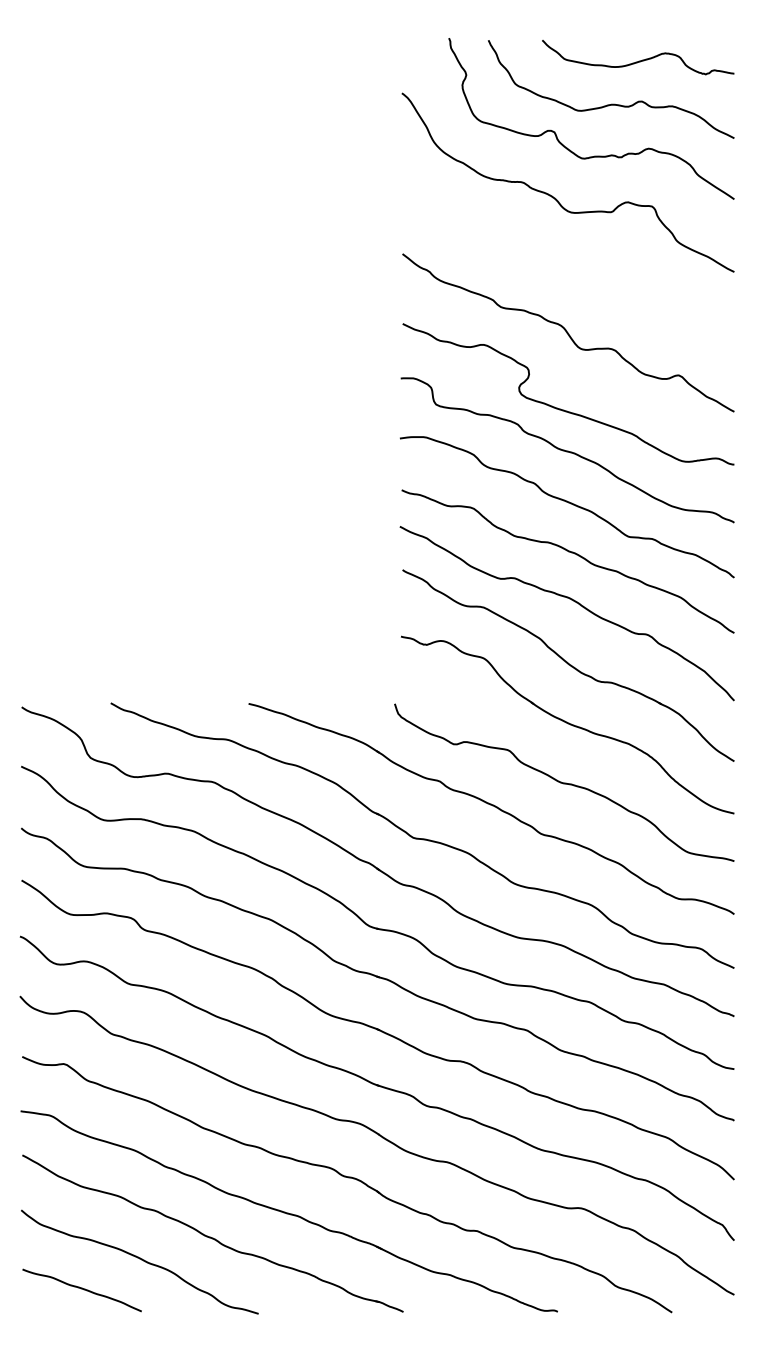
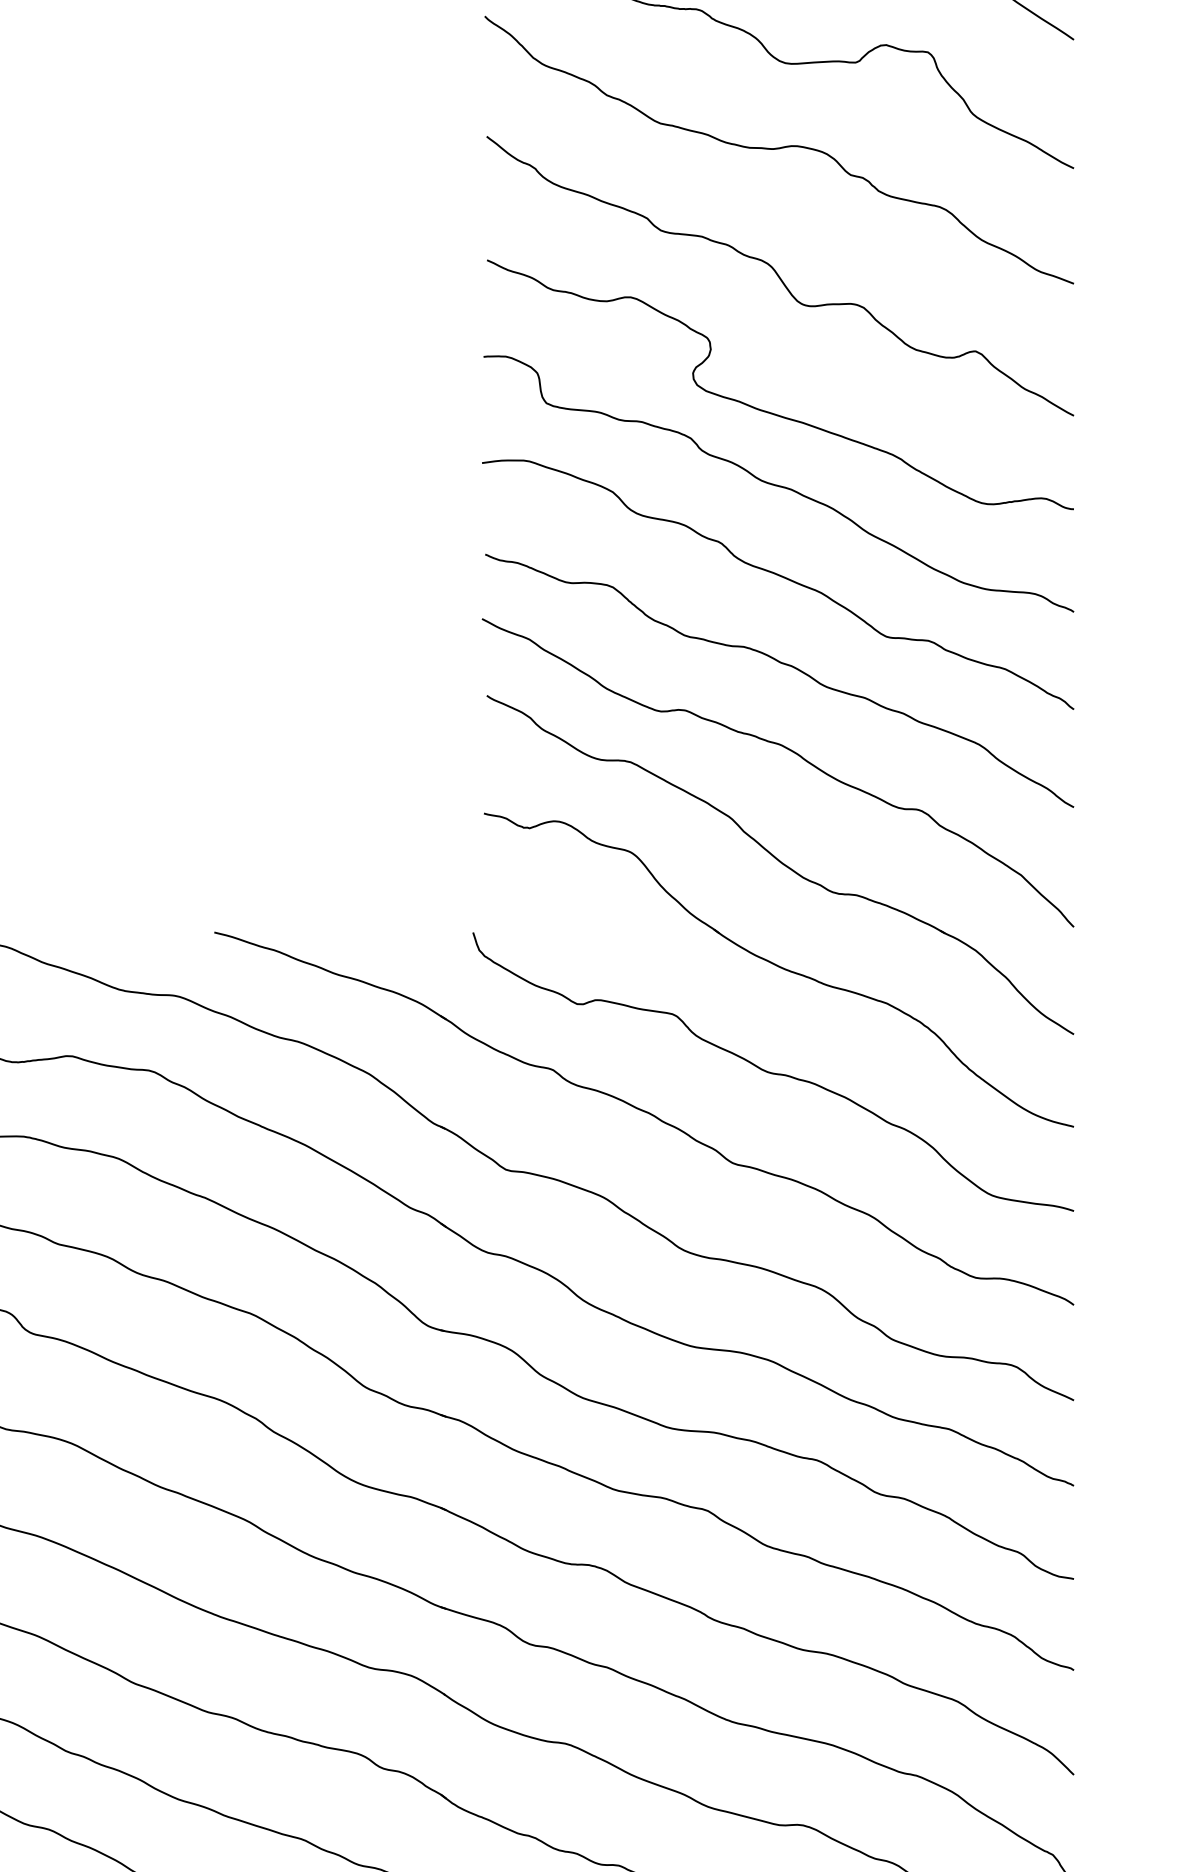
curve: (567, 261) -> (778, 149), added

